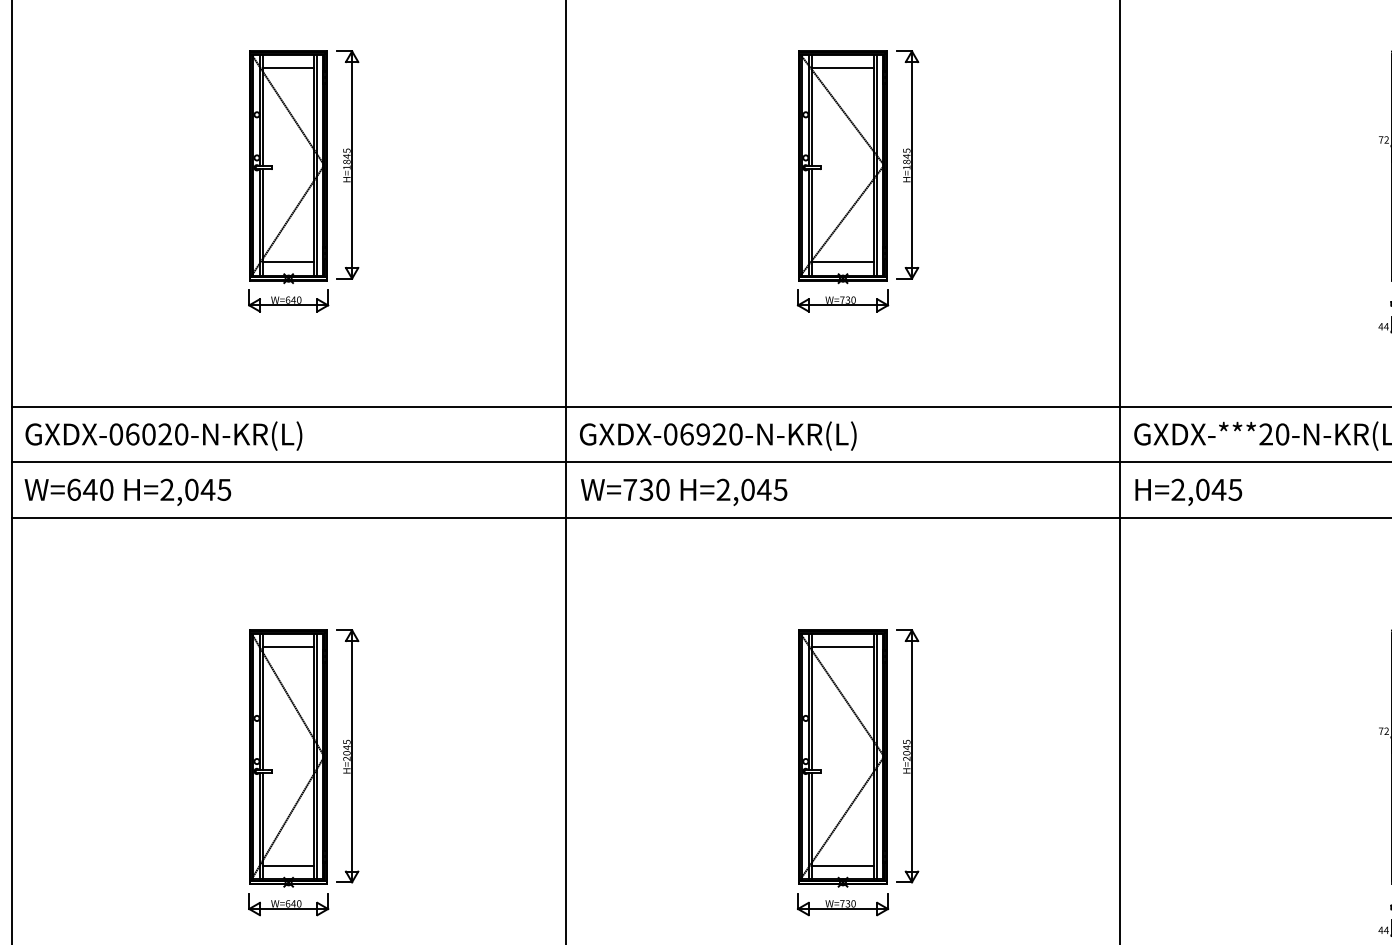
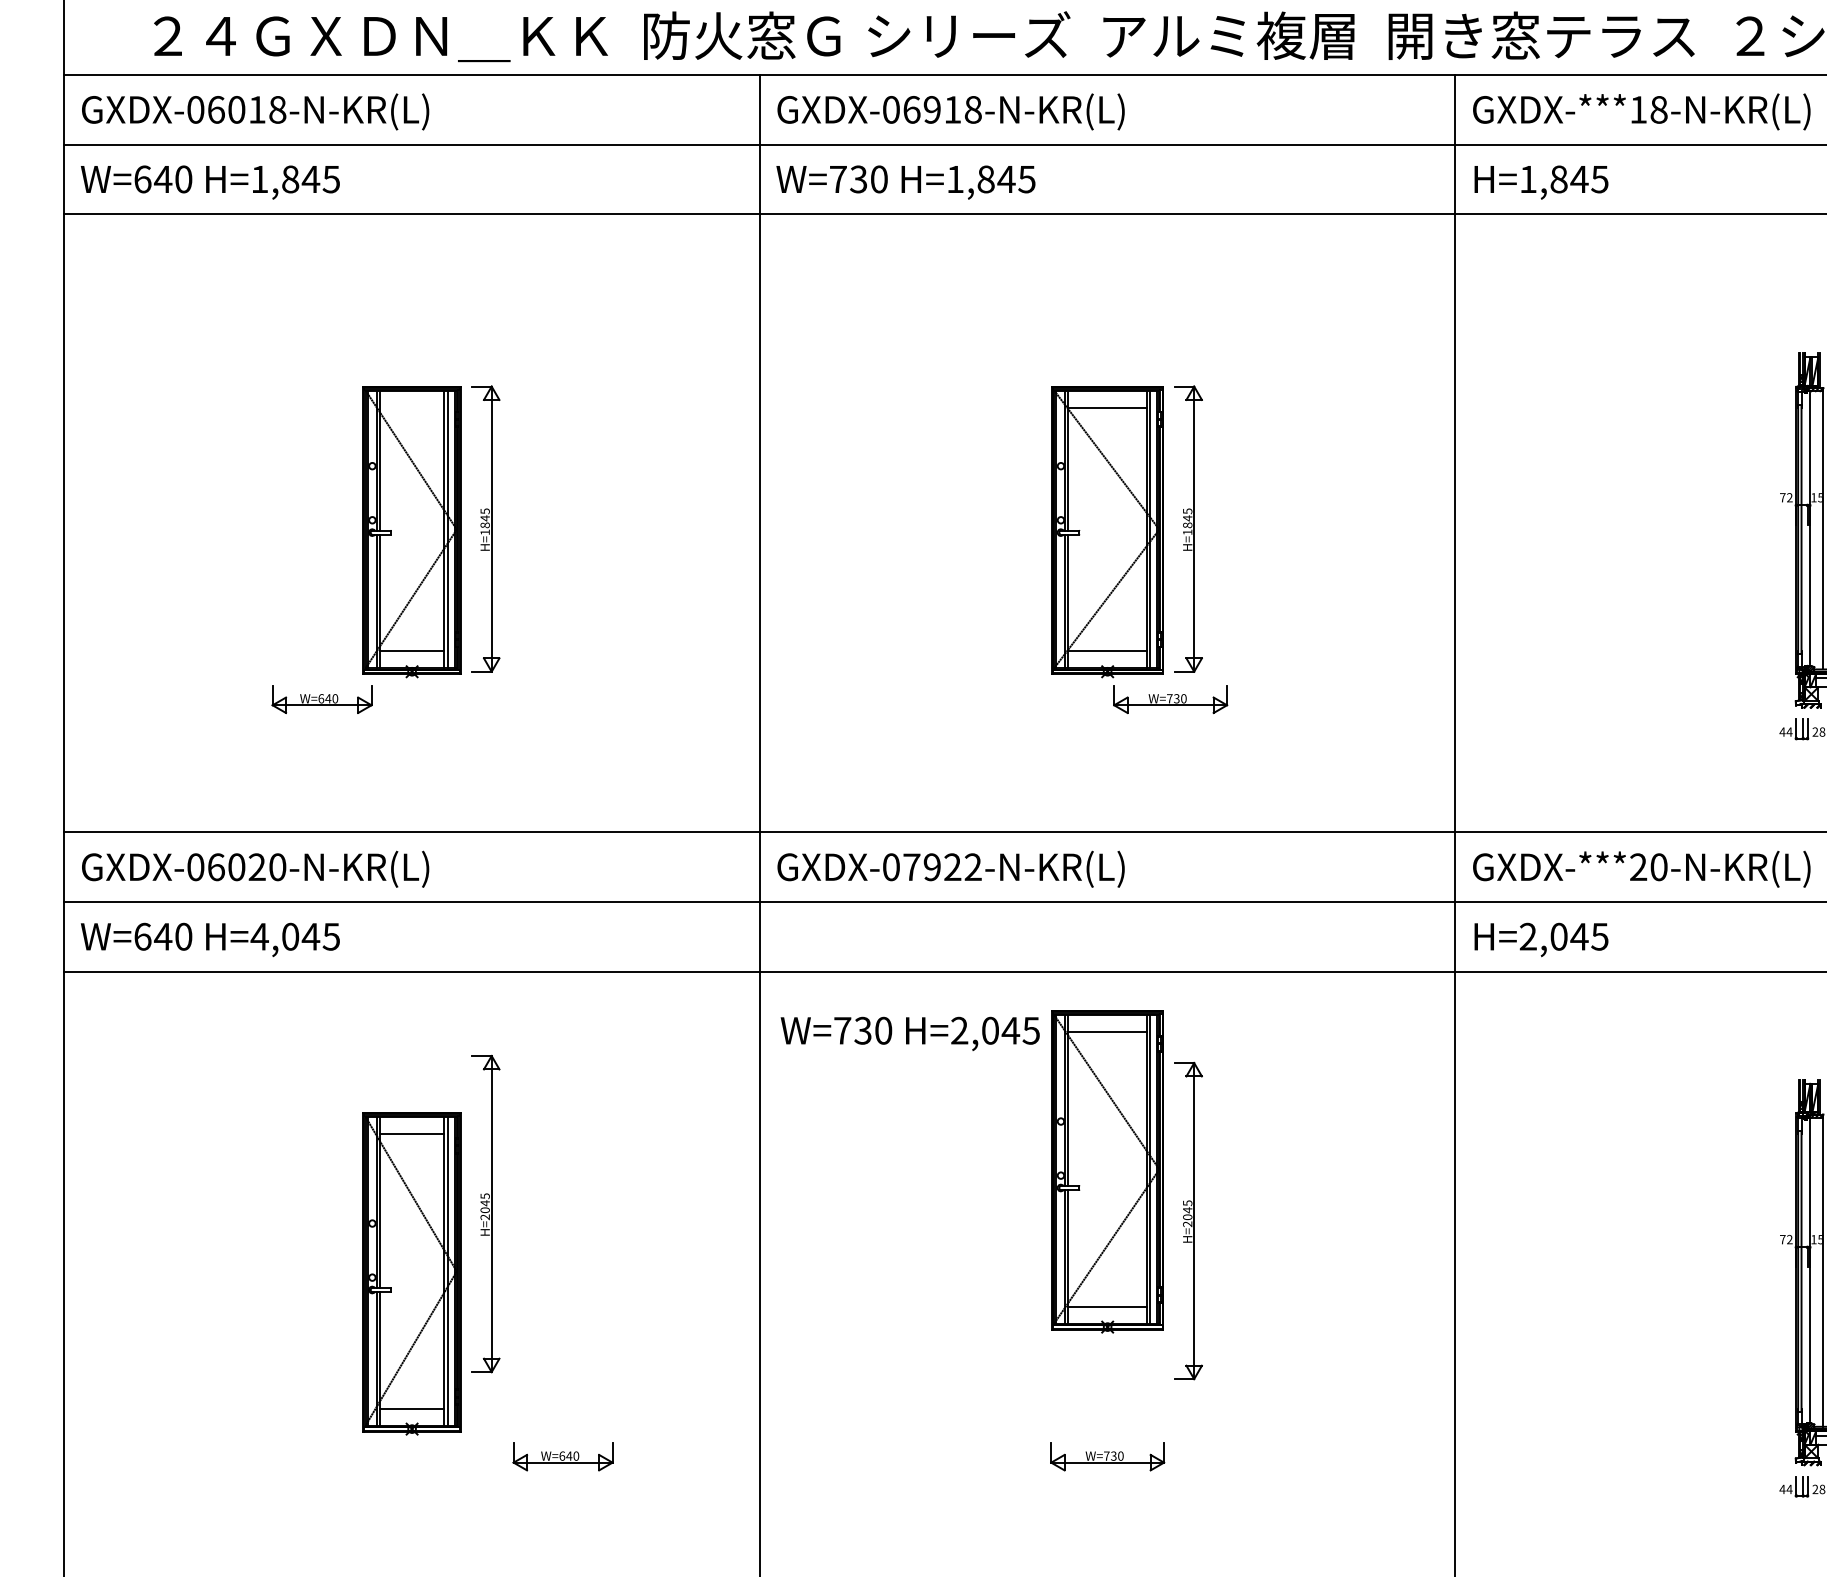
line: (288, 68) -> (411, 407), removed
part: (288, 300) -> (321, 699), moved
part: (842, 300) -> (1170, 699), moved
text: (711, 434) -> (942, 867), GXDX-06920-N-KR(L) -> GXDX-07922-N-KR(L)
text: (167, 489) -> (259, 936), H=2,045 -> H=4,045
text: (683, 492) -> (909, 1033), moved
part: (347, 755) -> (485, 1213), moved
part: (907, 755) -> (1188, 1220), moved
part: (842, 758) -> (1107, 1171), moved
part: (288, 904) -> (562, 1456), moved

